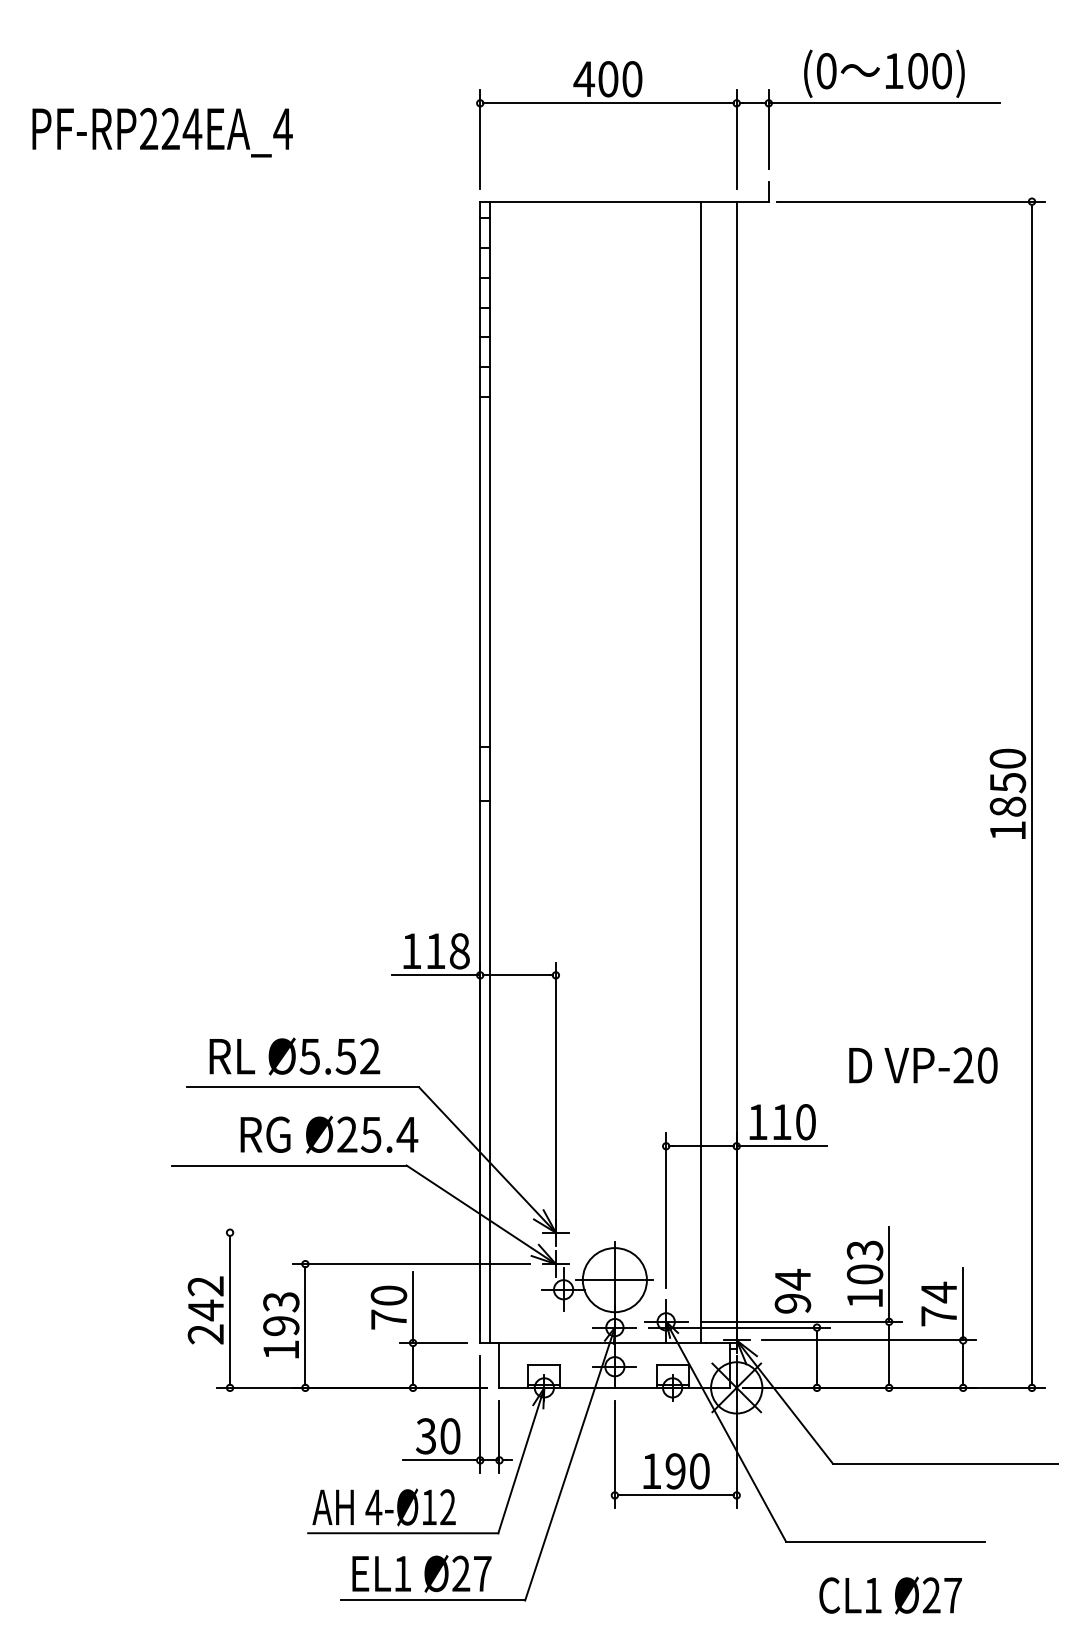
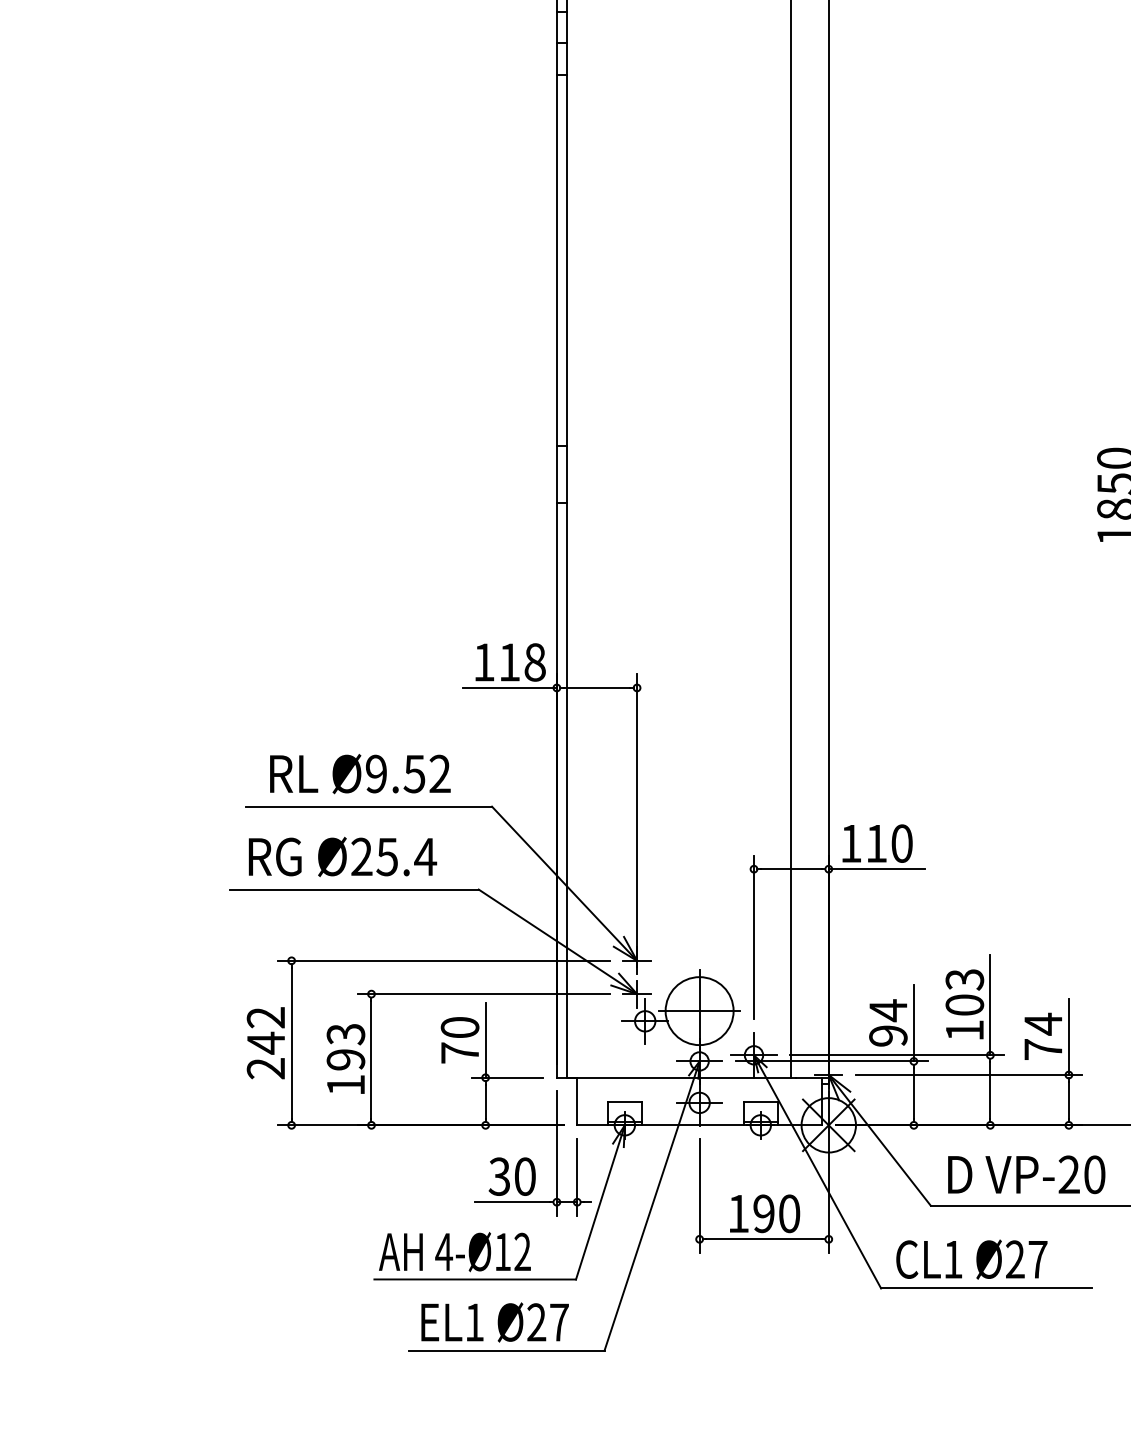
text: (309, 1056) -> (375, 774), Ø5.52 -> Ø9.52
text: (923, 1065) -> (1026, 1174), moved
text: (329, 1134) -> (342, 856), moved
line: (373, 1232) -> (443, 960), added
line: (817, 1291) -> (914, 1023), added
text: (890, 1595) -> (971, 1259), moved

